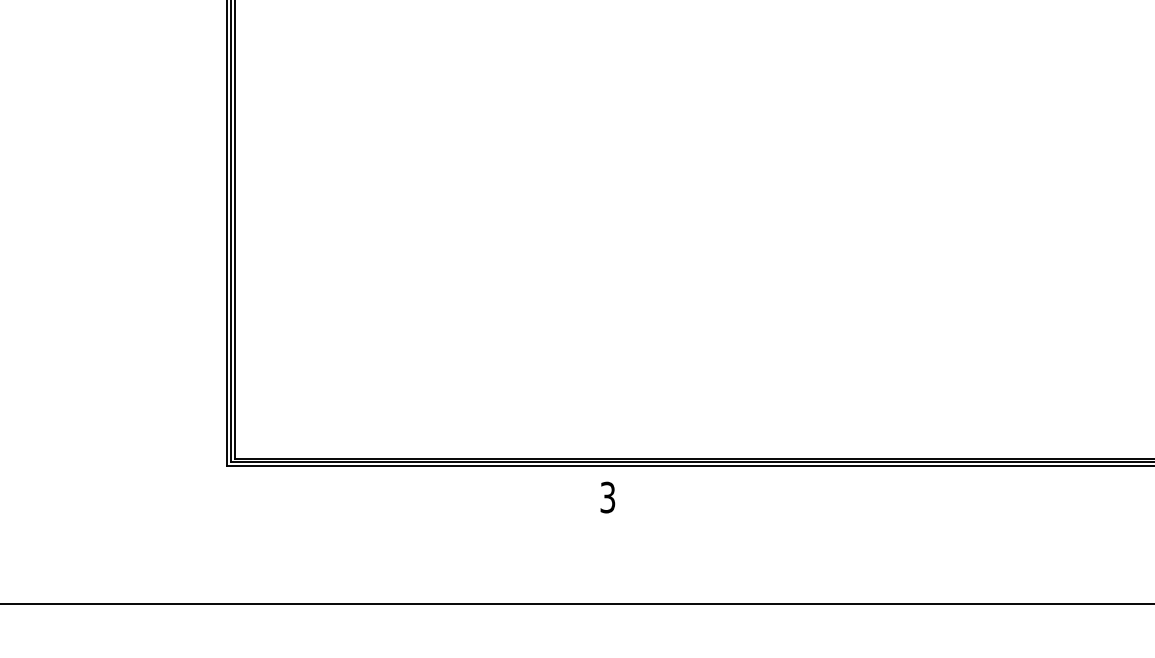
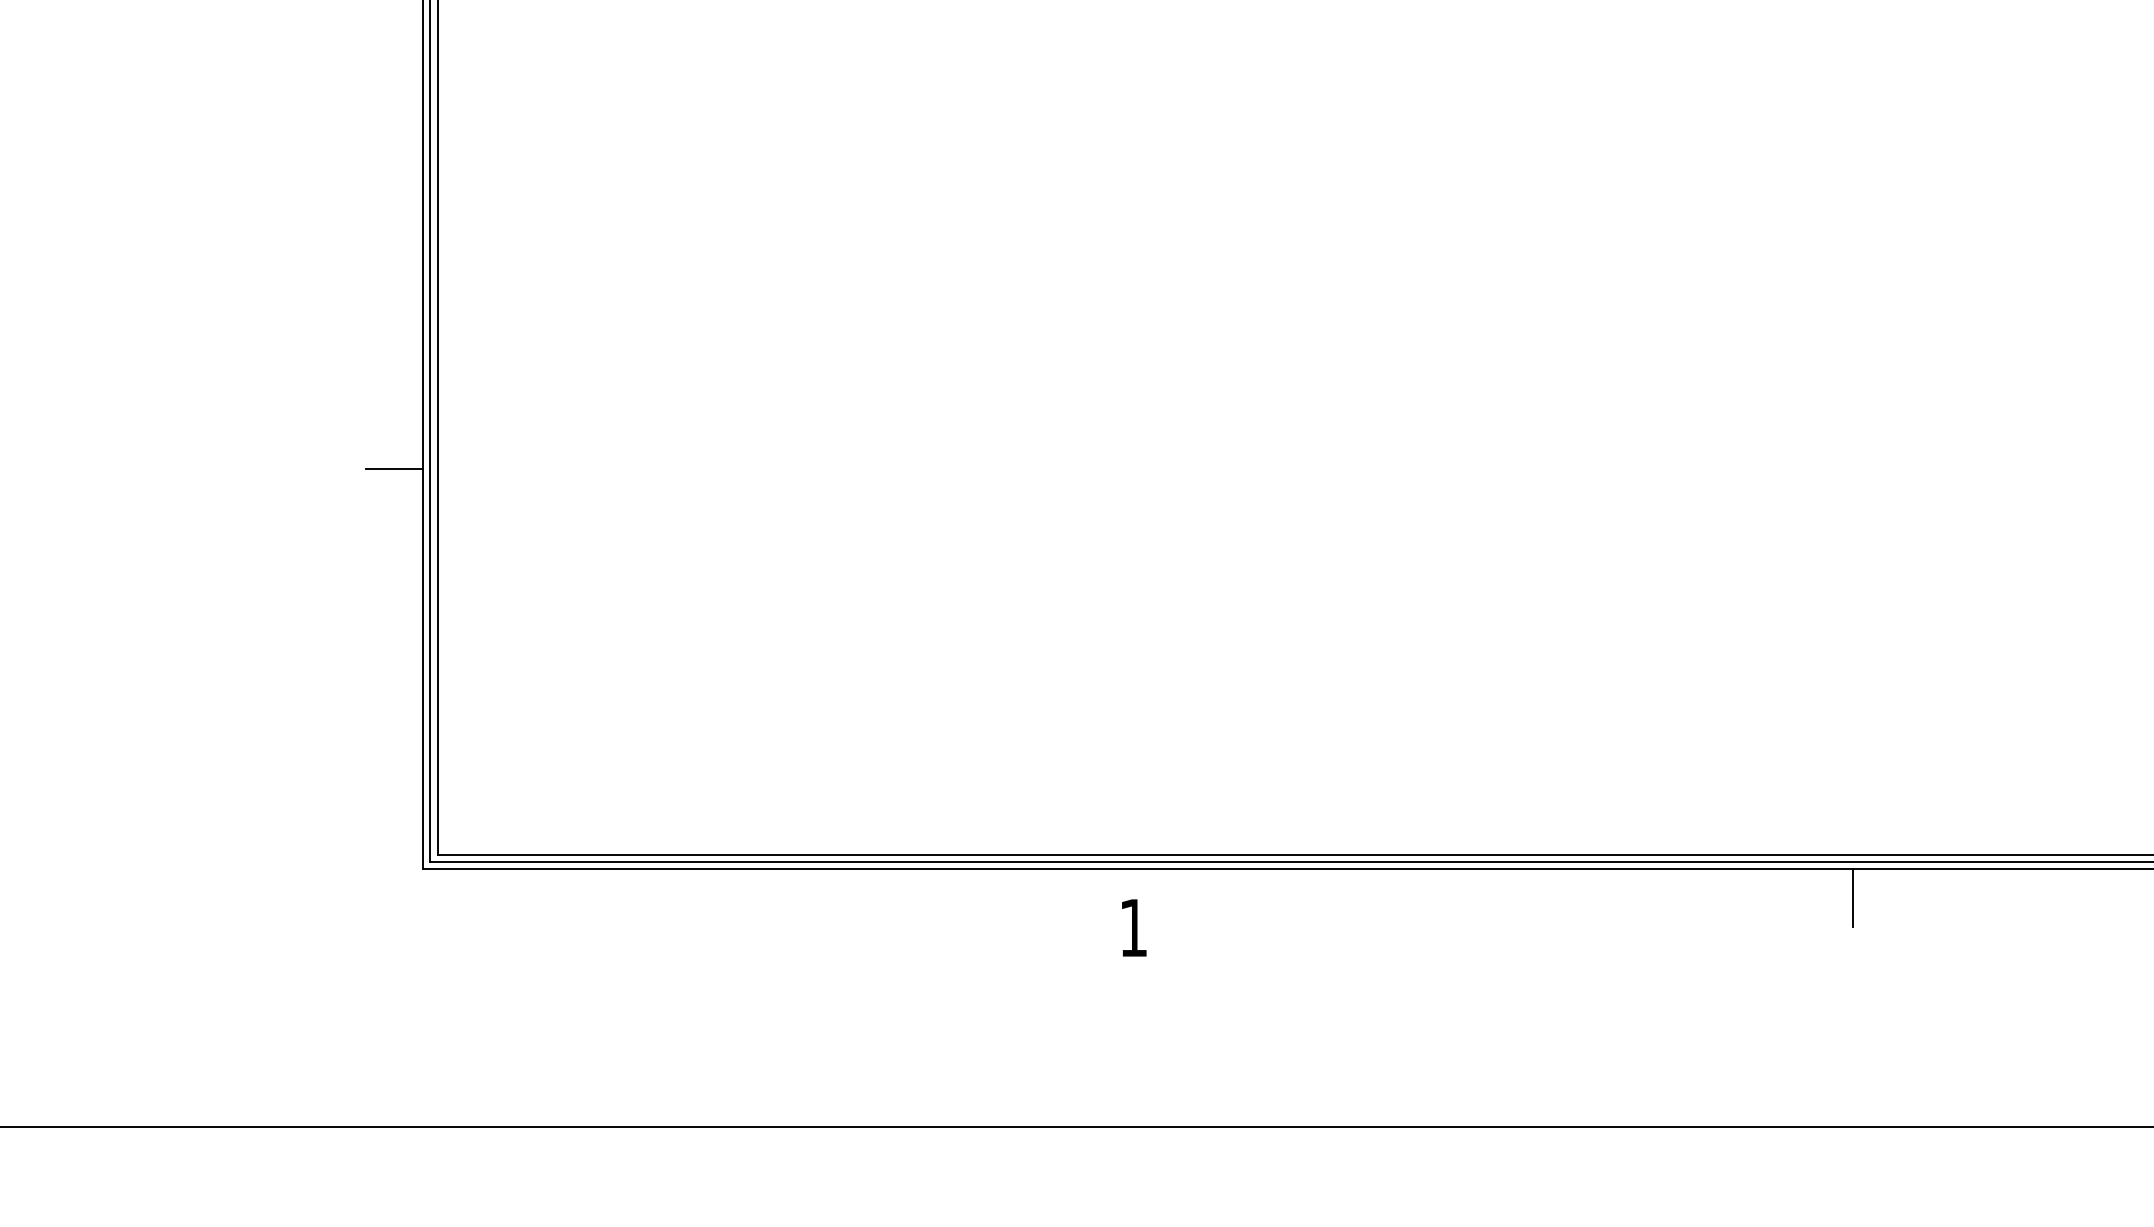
line: (211, 251) -> (394, 468), added
line: (993, 481) -> (1852, 897), added
text: (607, 497) -> (1132, 927), 3 -> 1

